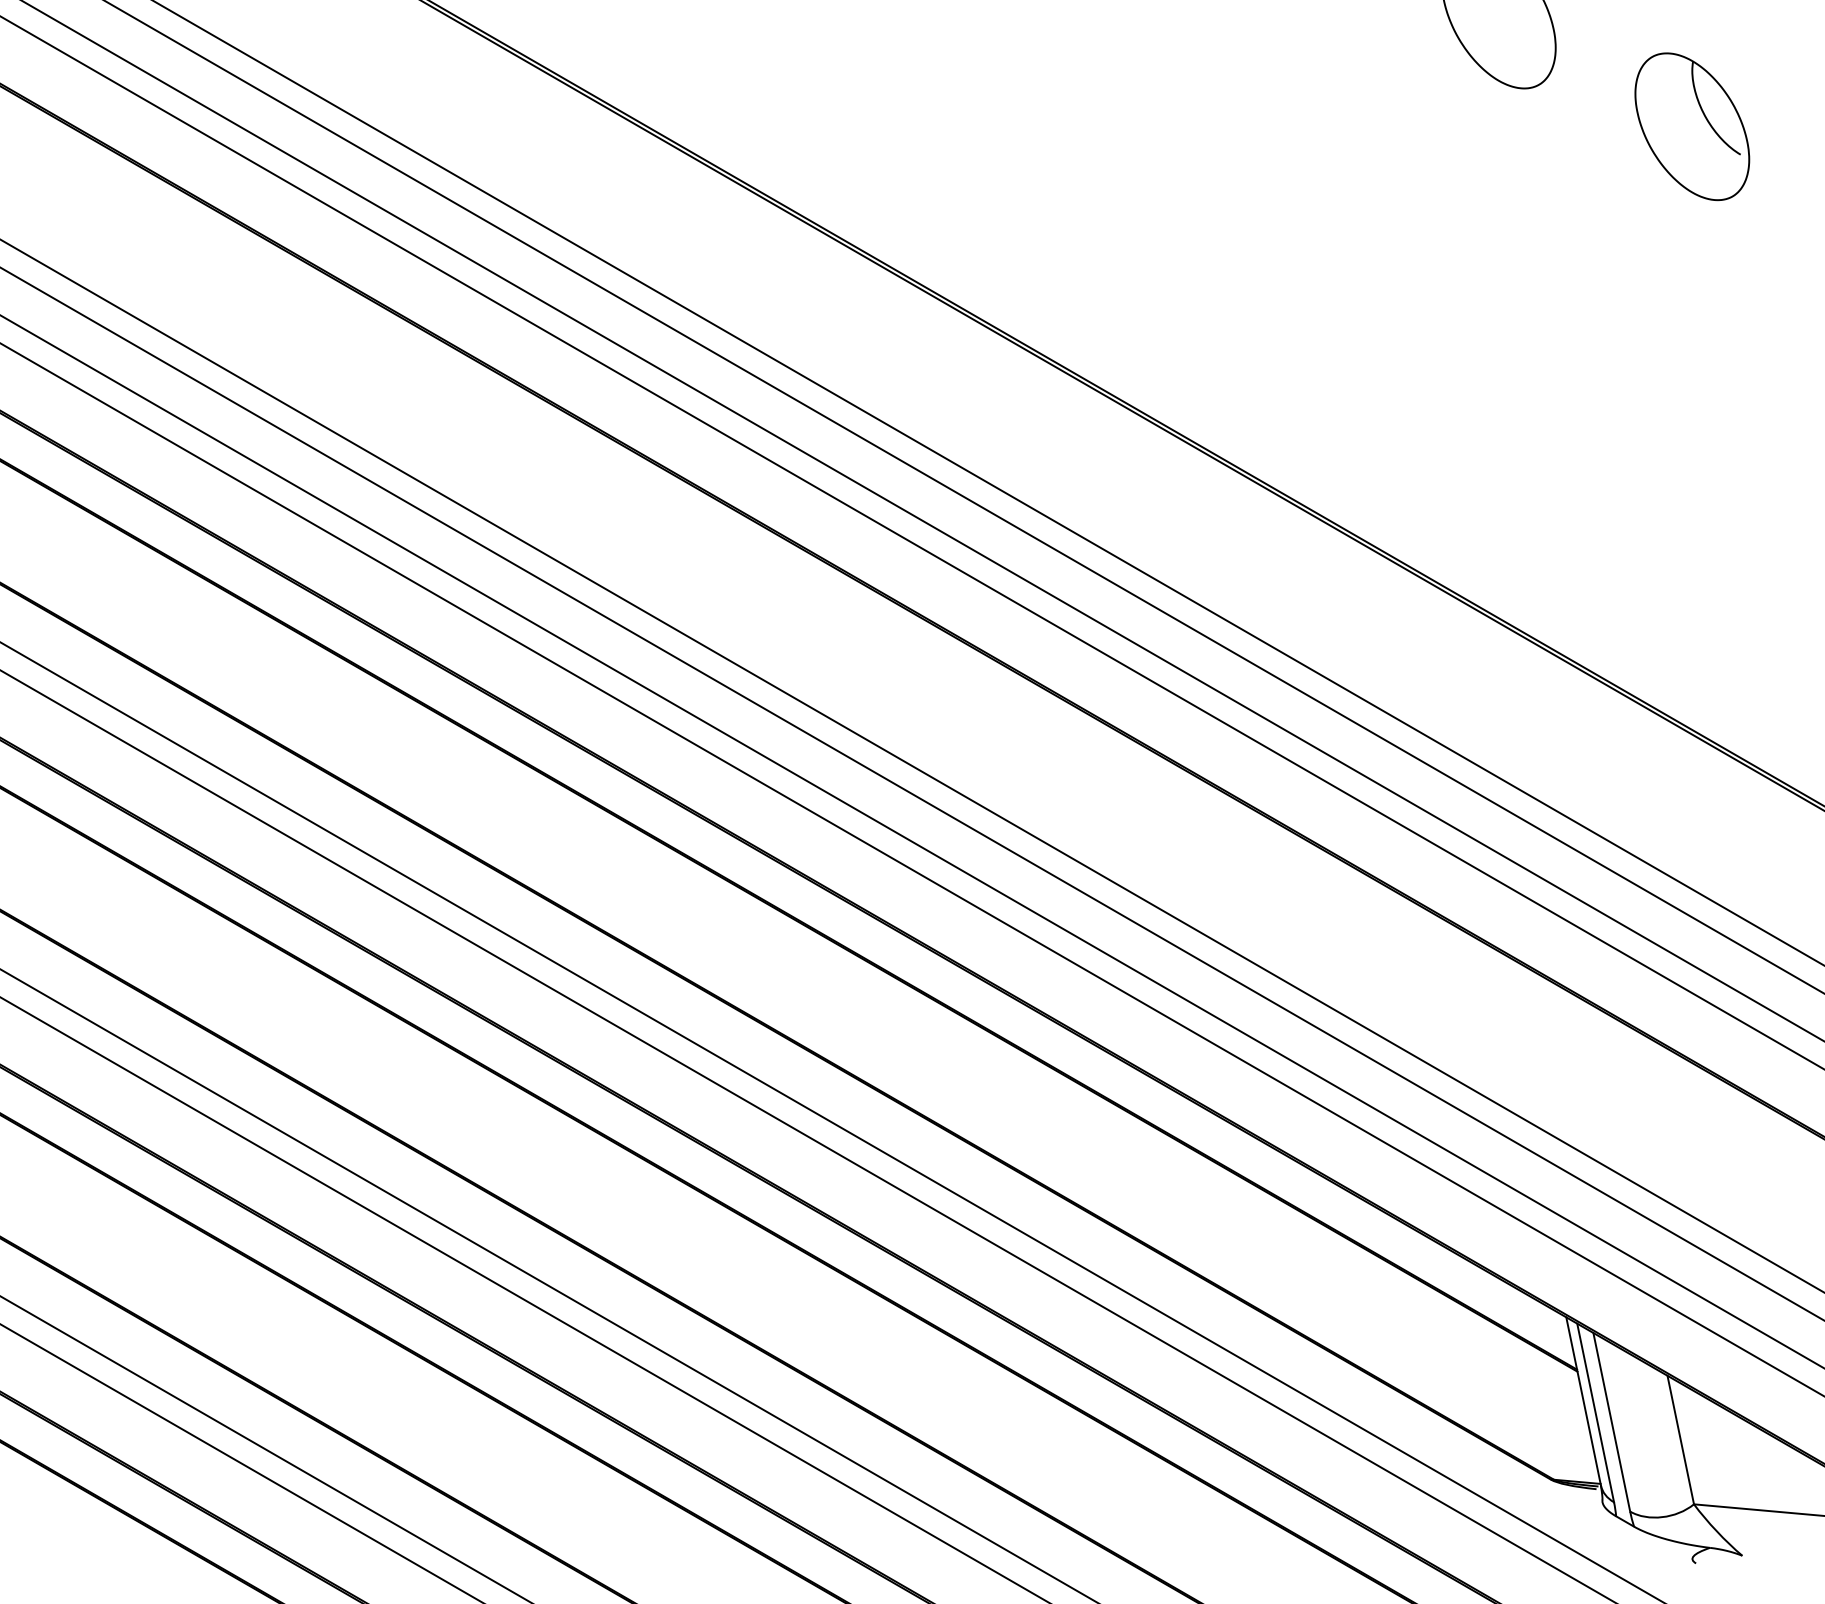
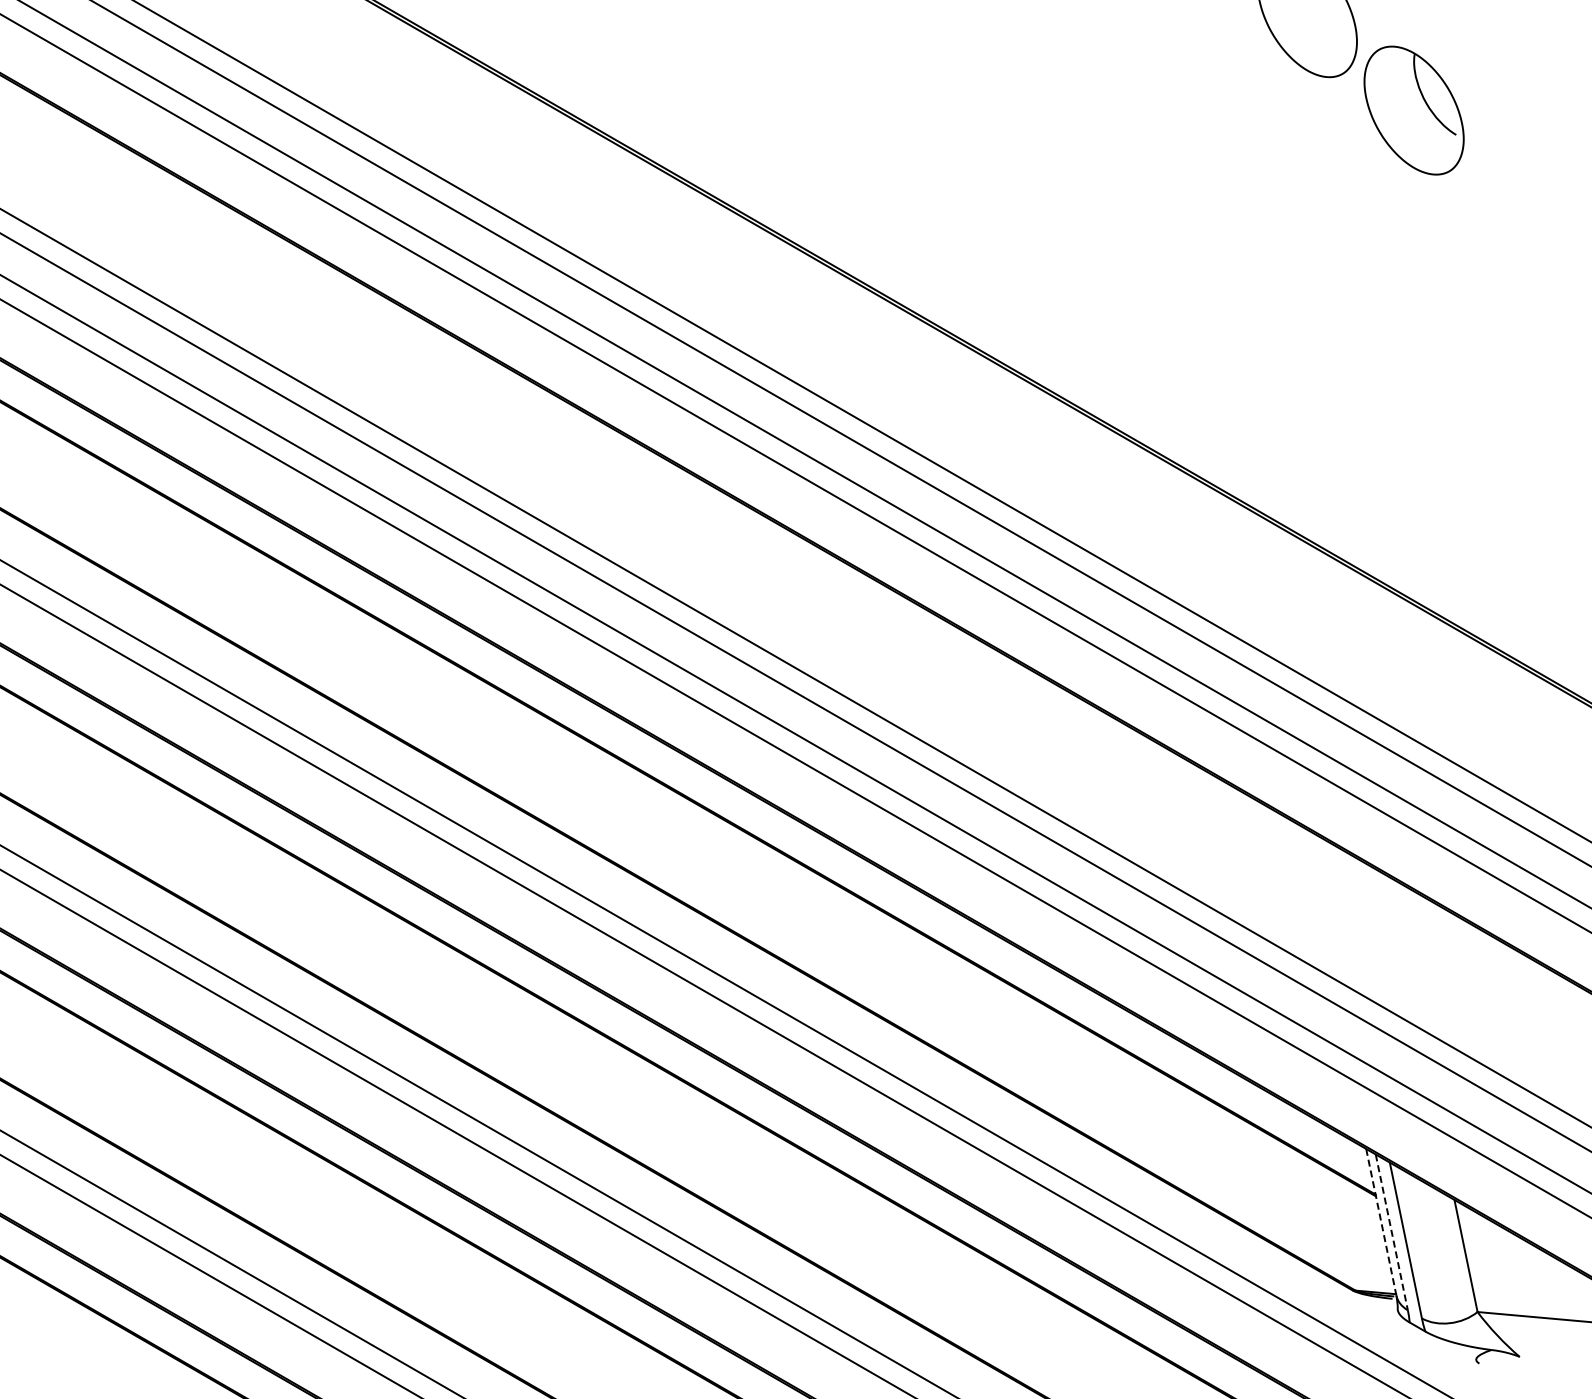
part: (1691, 126) -> (1413, 110), moved
line: (1583, 1401) -> (1381, 1222), solid -> dashed
line: (1595, 1413) -> (1391, 1232), solid -> dashed

